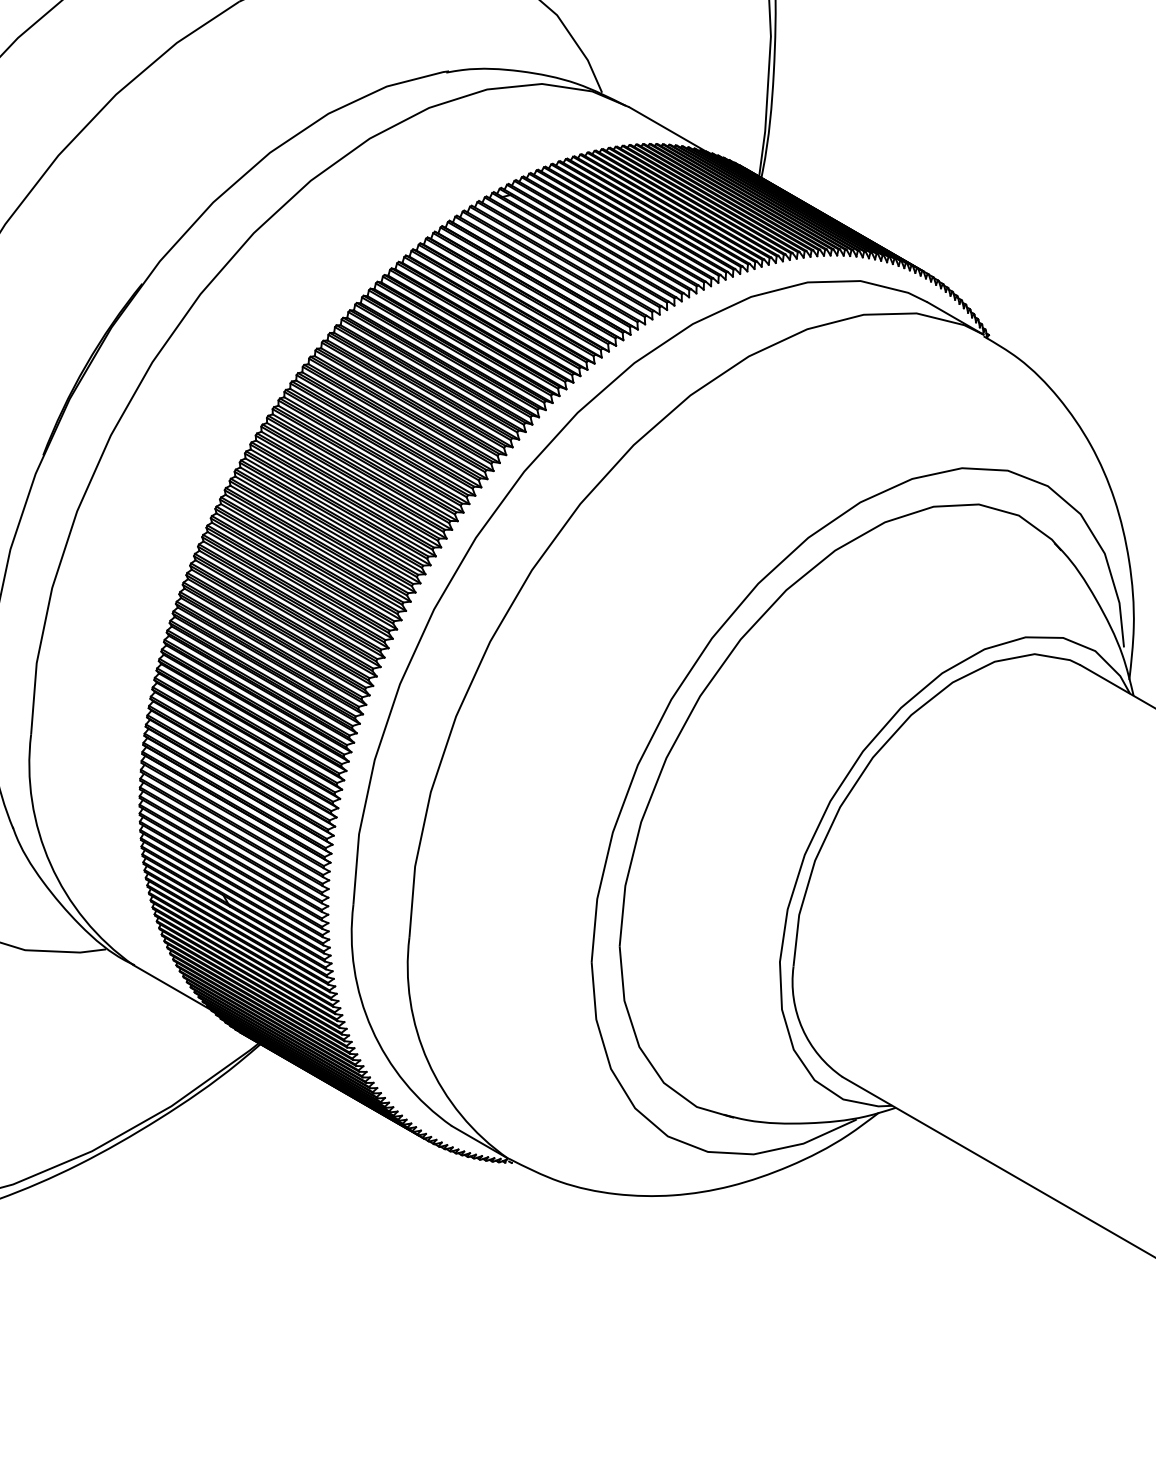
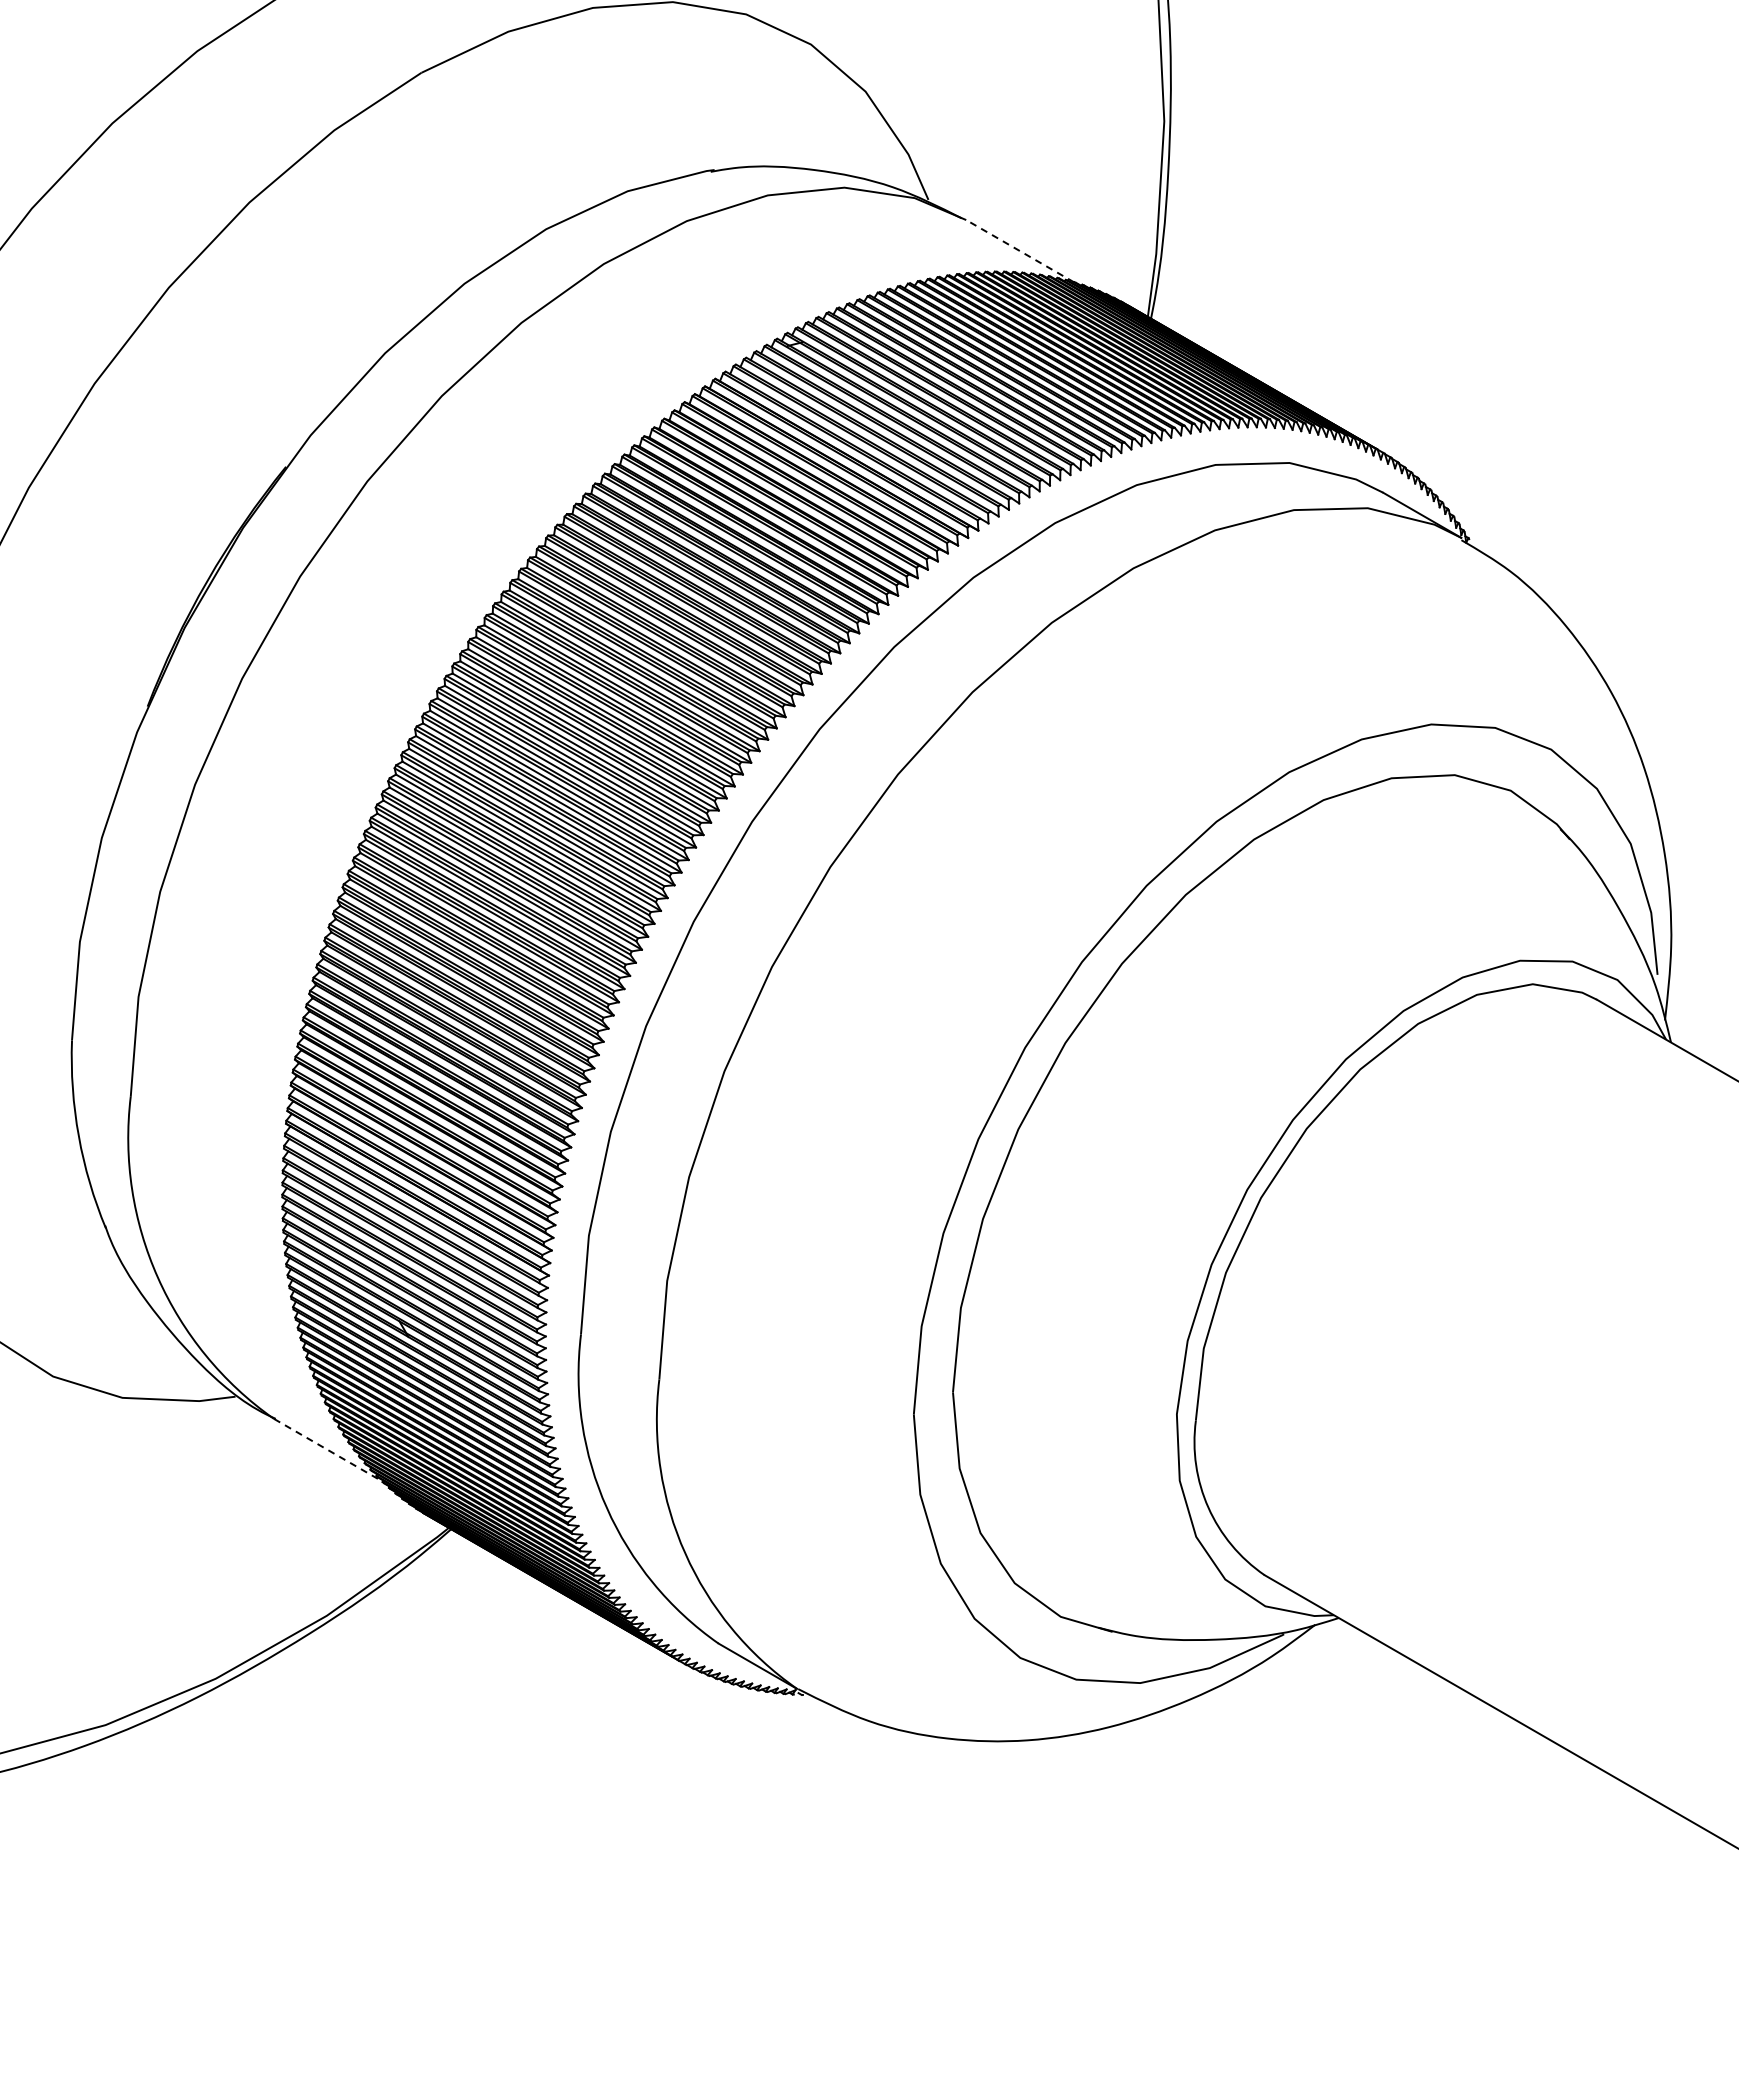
line: (667, 128) -> (1019, 250), solid -> dashed
line: (172, 987) -> (328, 1450), solid -> dashed

